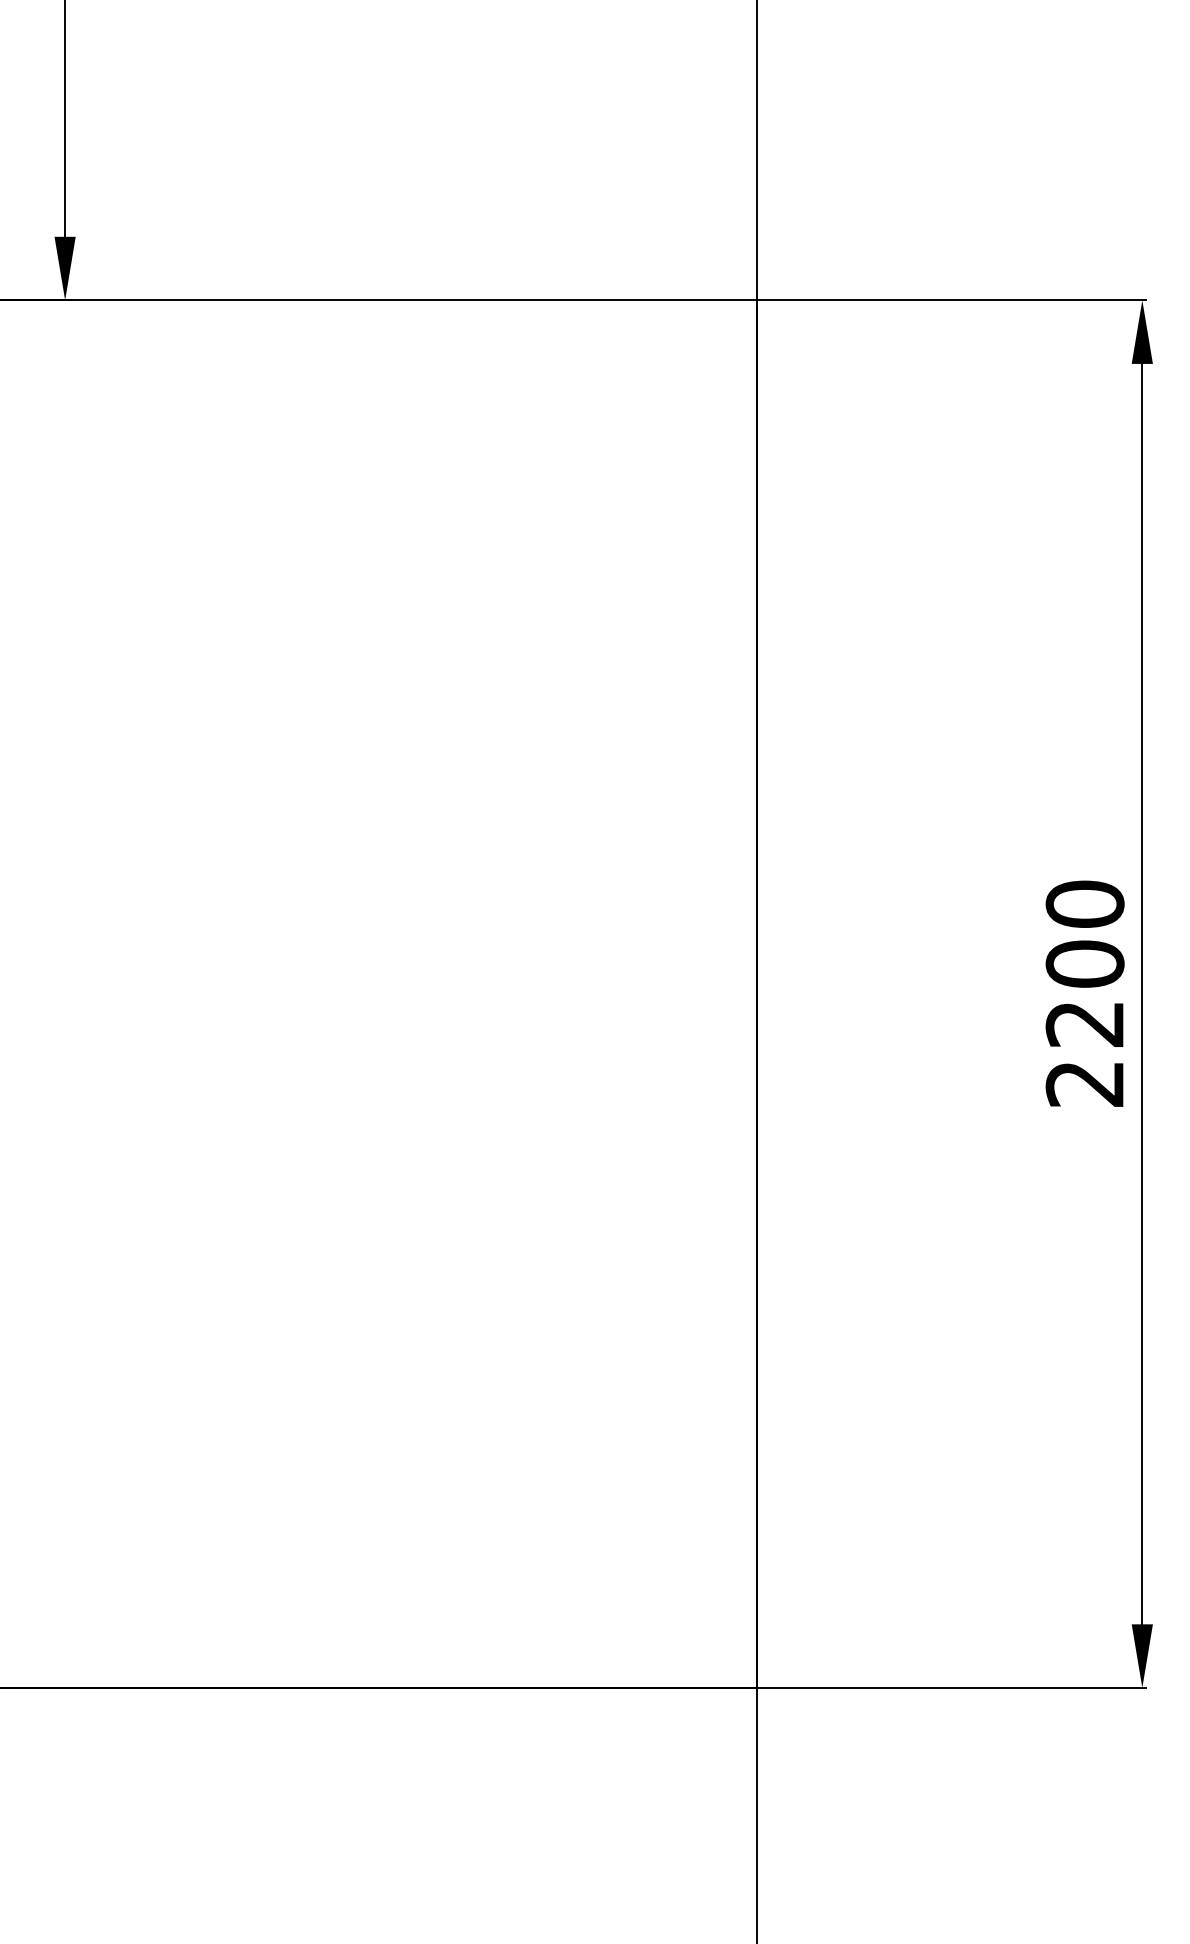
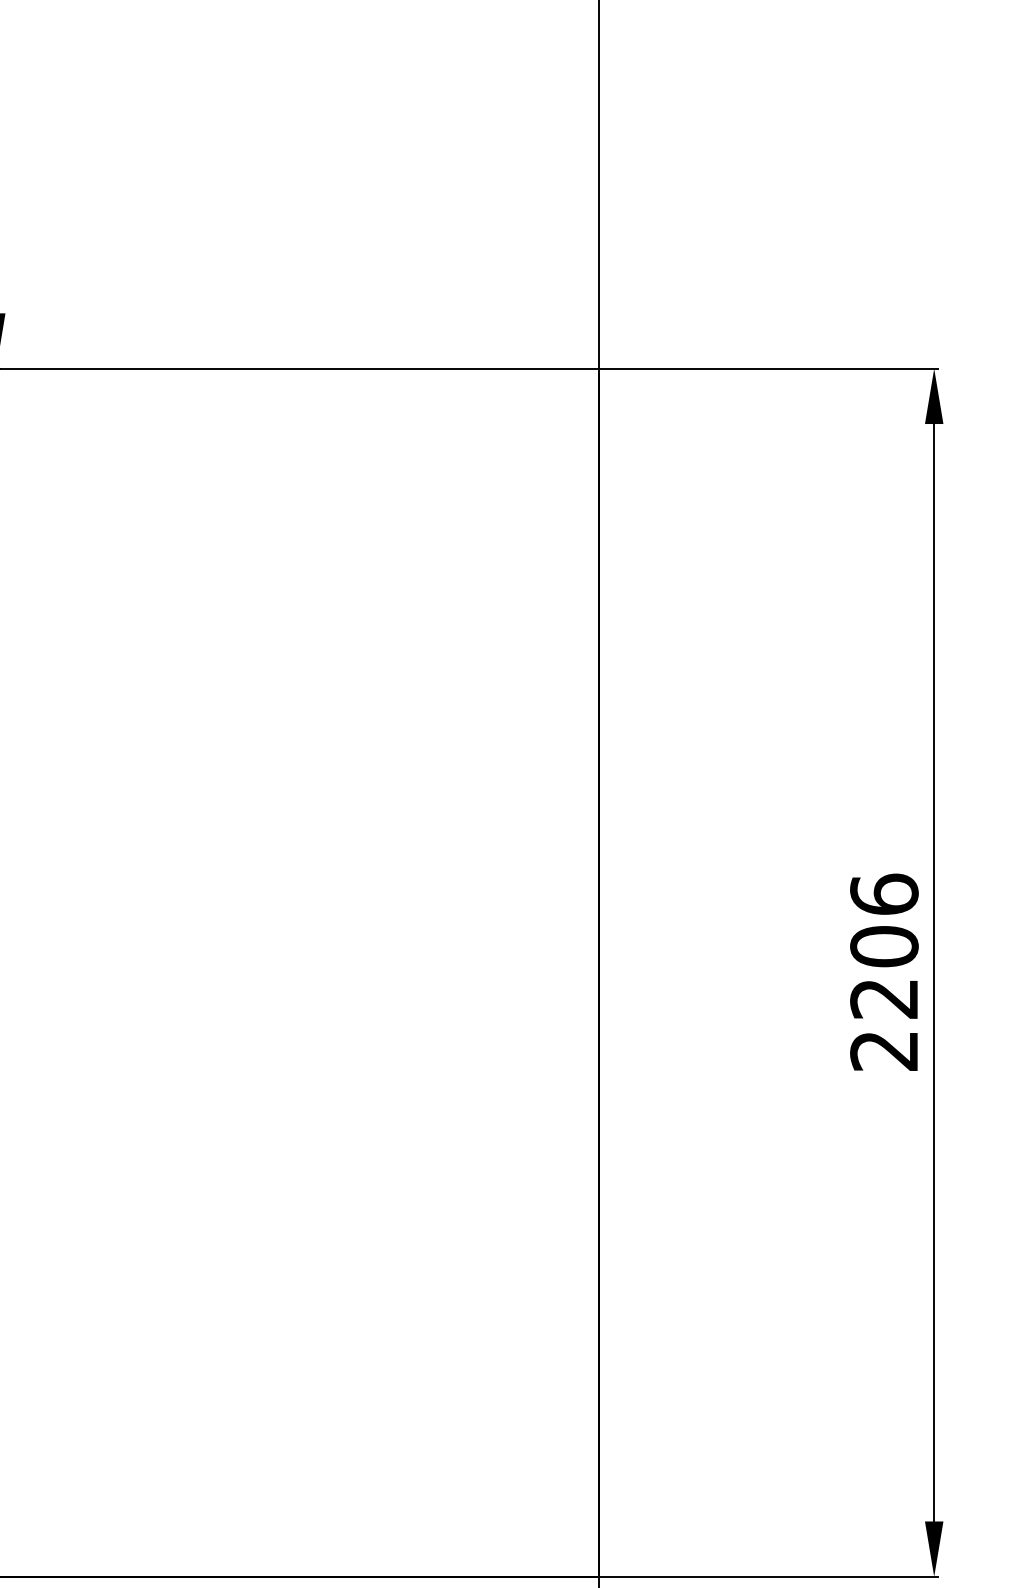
text: (1084, 903) -> (883, 893), 2200 -> 2206

